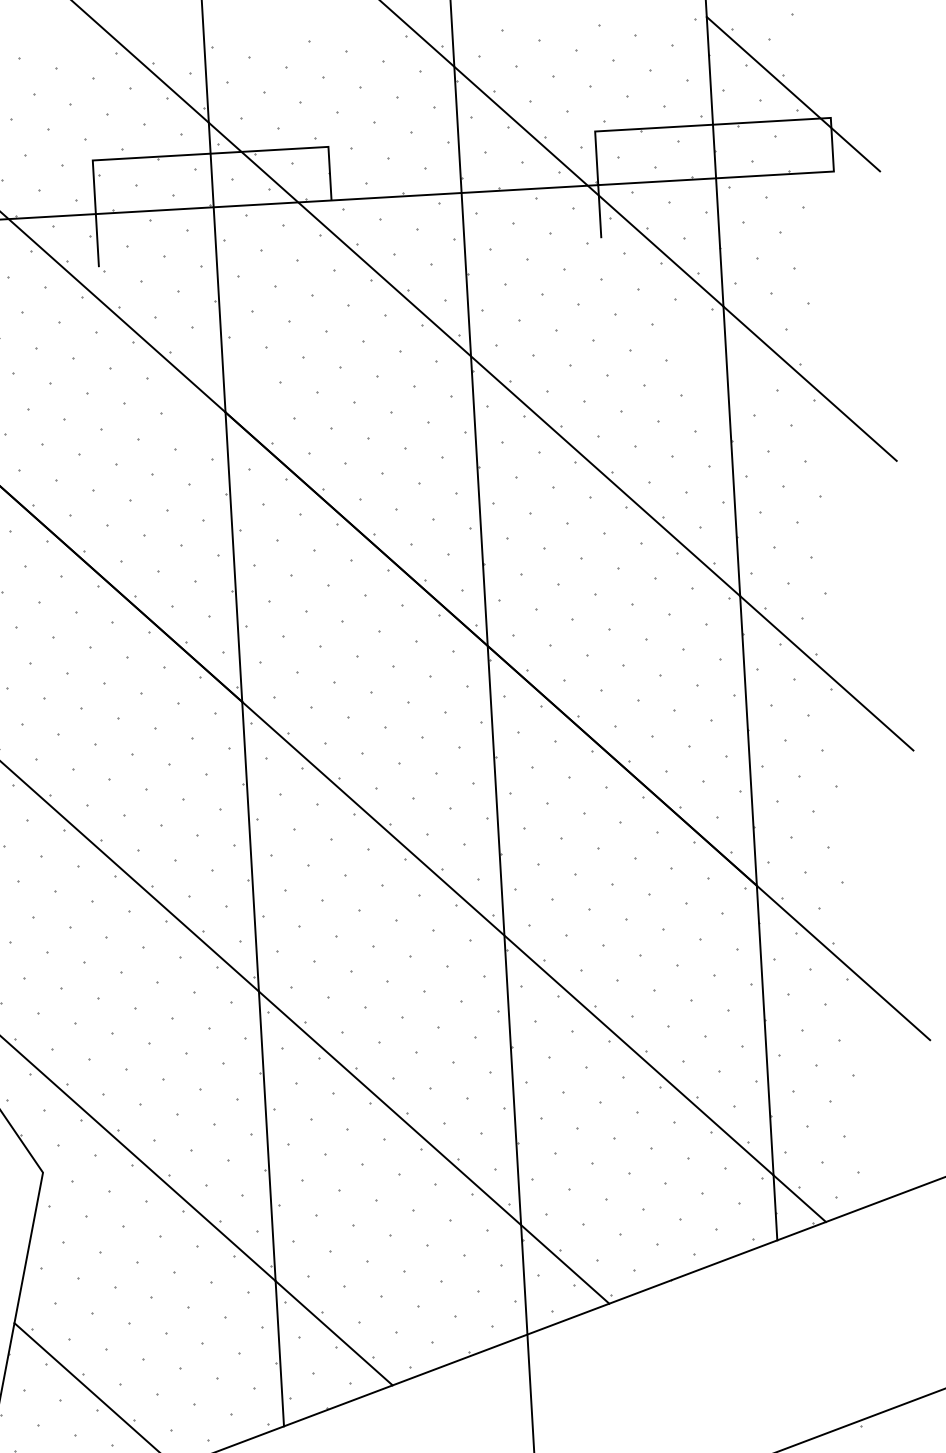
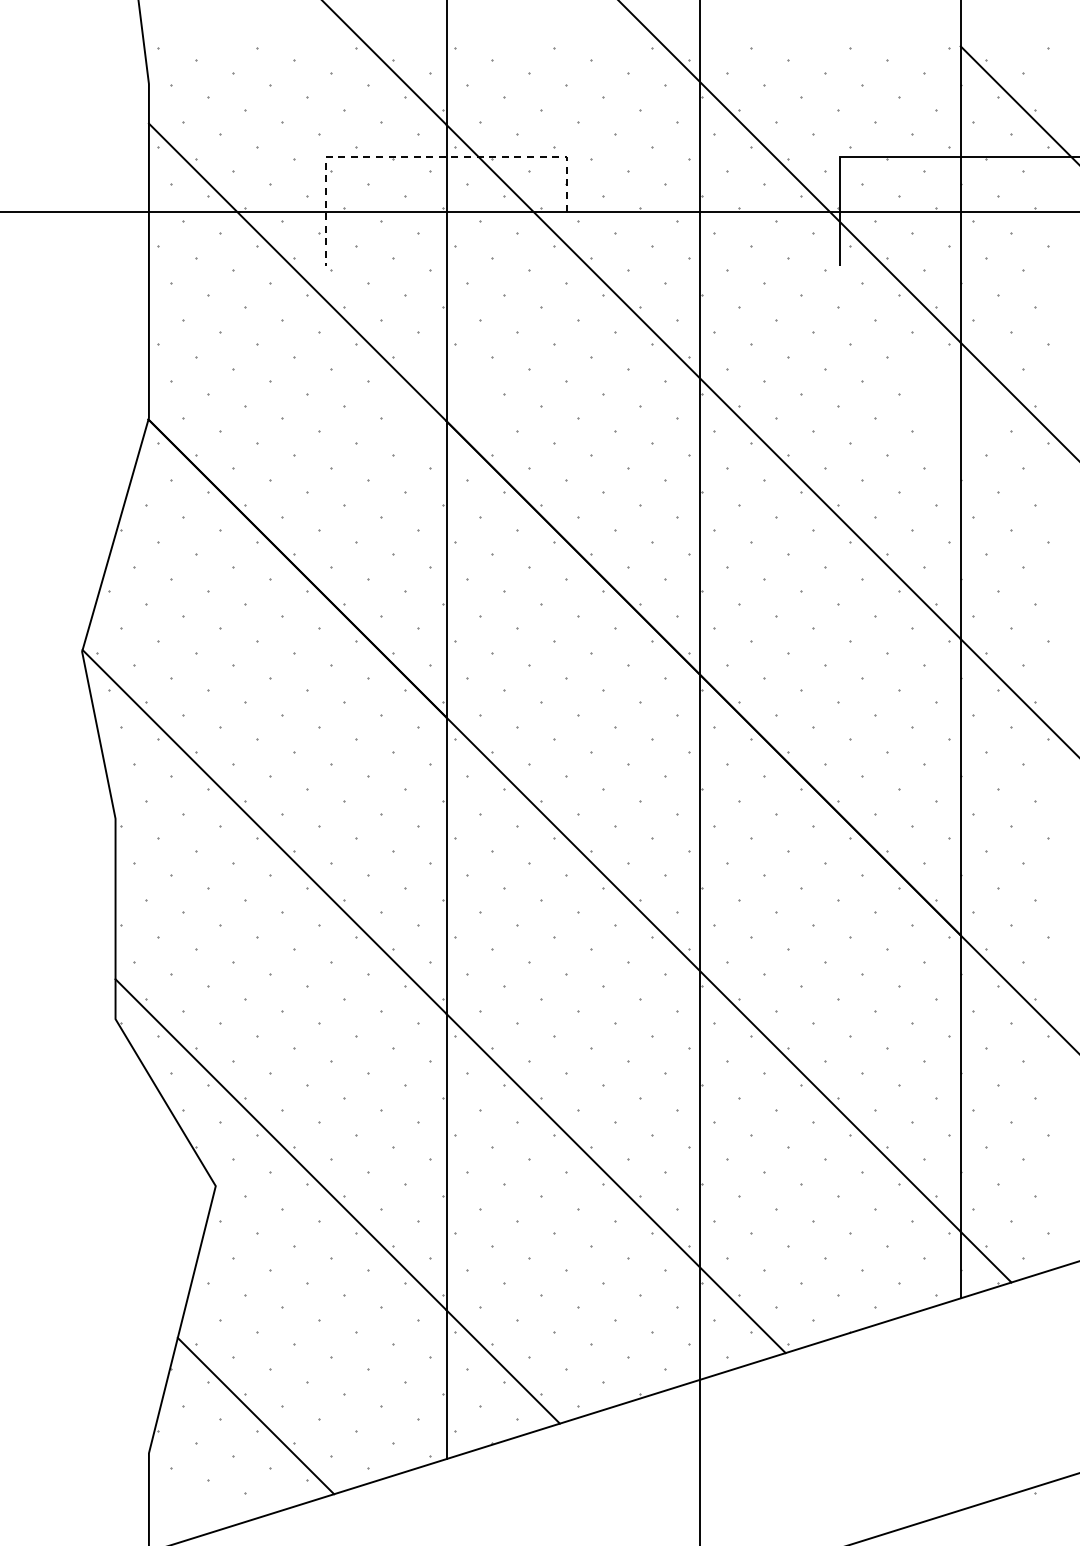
line: (183, 155) -> (418, 156), solid -> dashed

